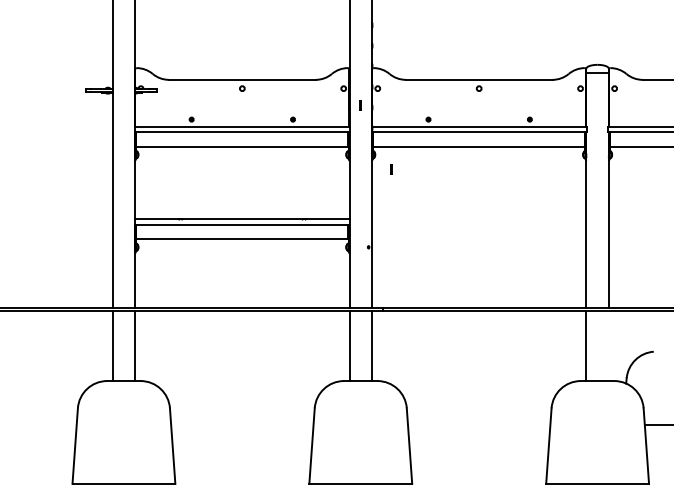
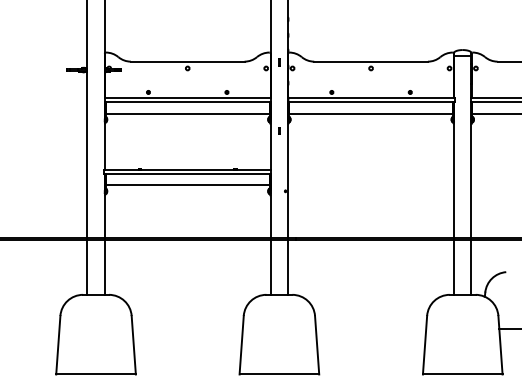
part: (360, 105) -> (279, 62), moved
part: (391, 169) -> (279, 131), moved
line: (608, 345) -> (471, 267), added

